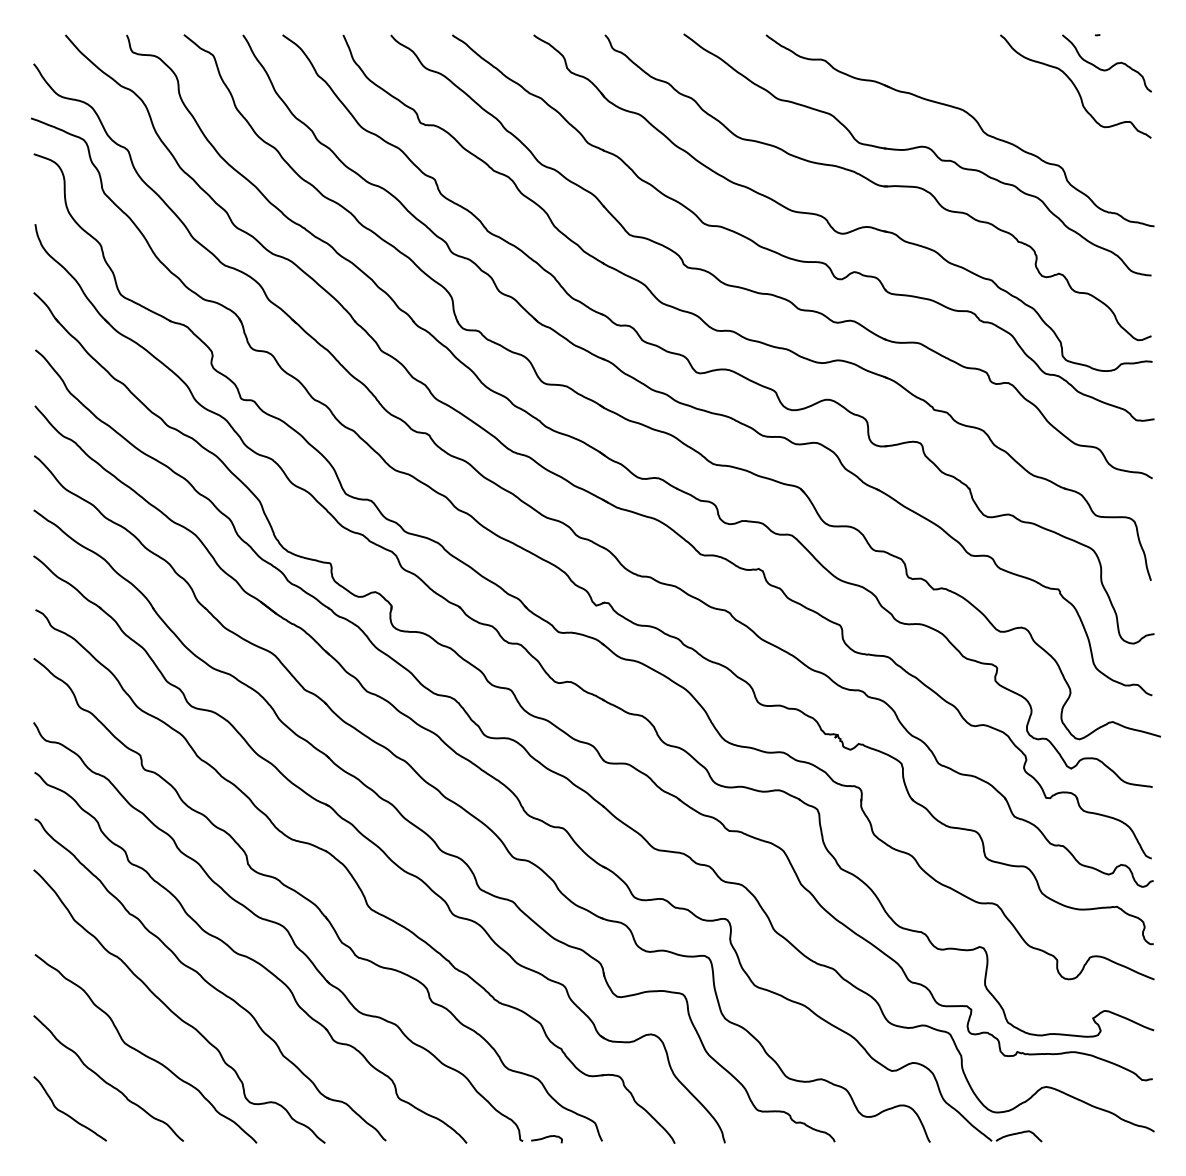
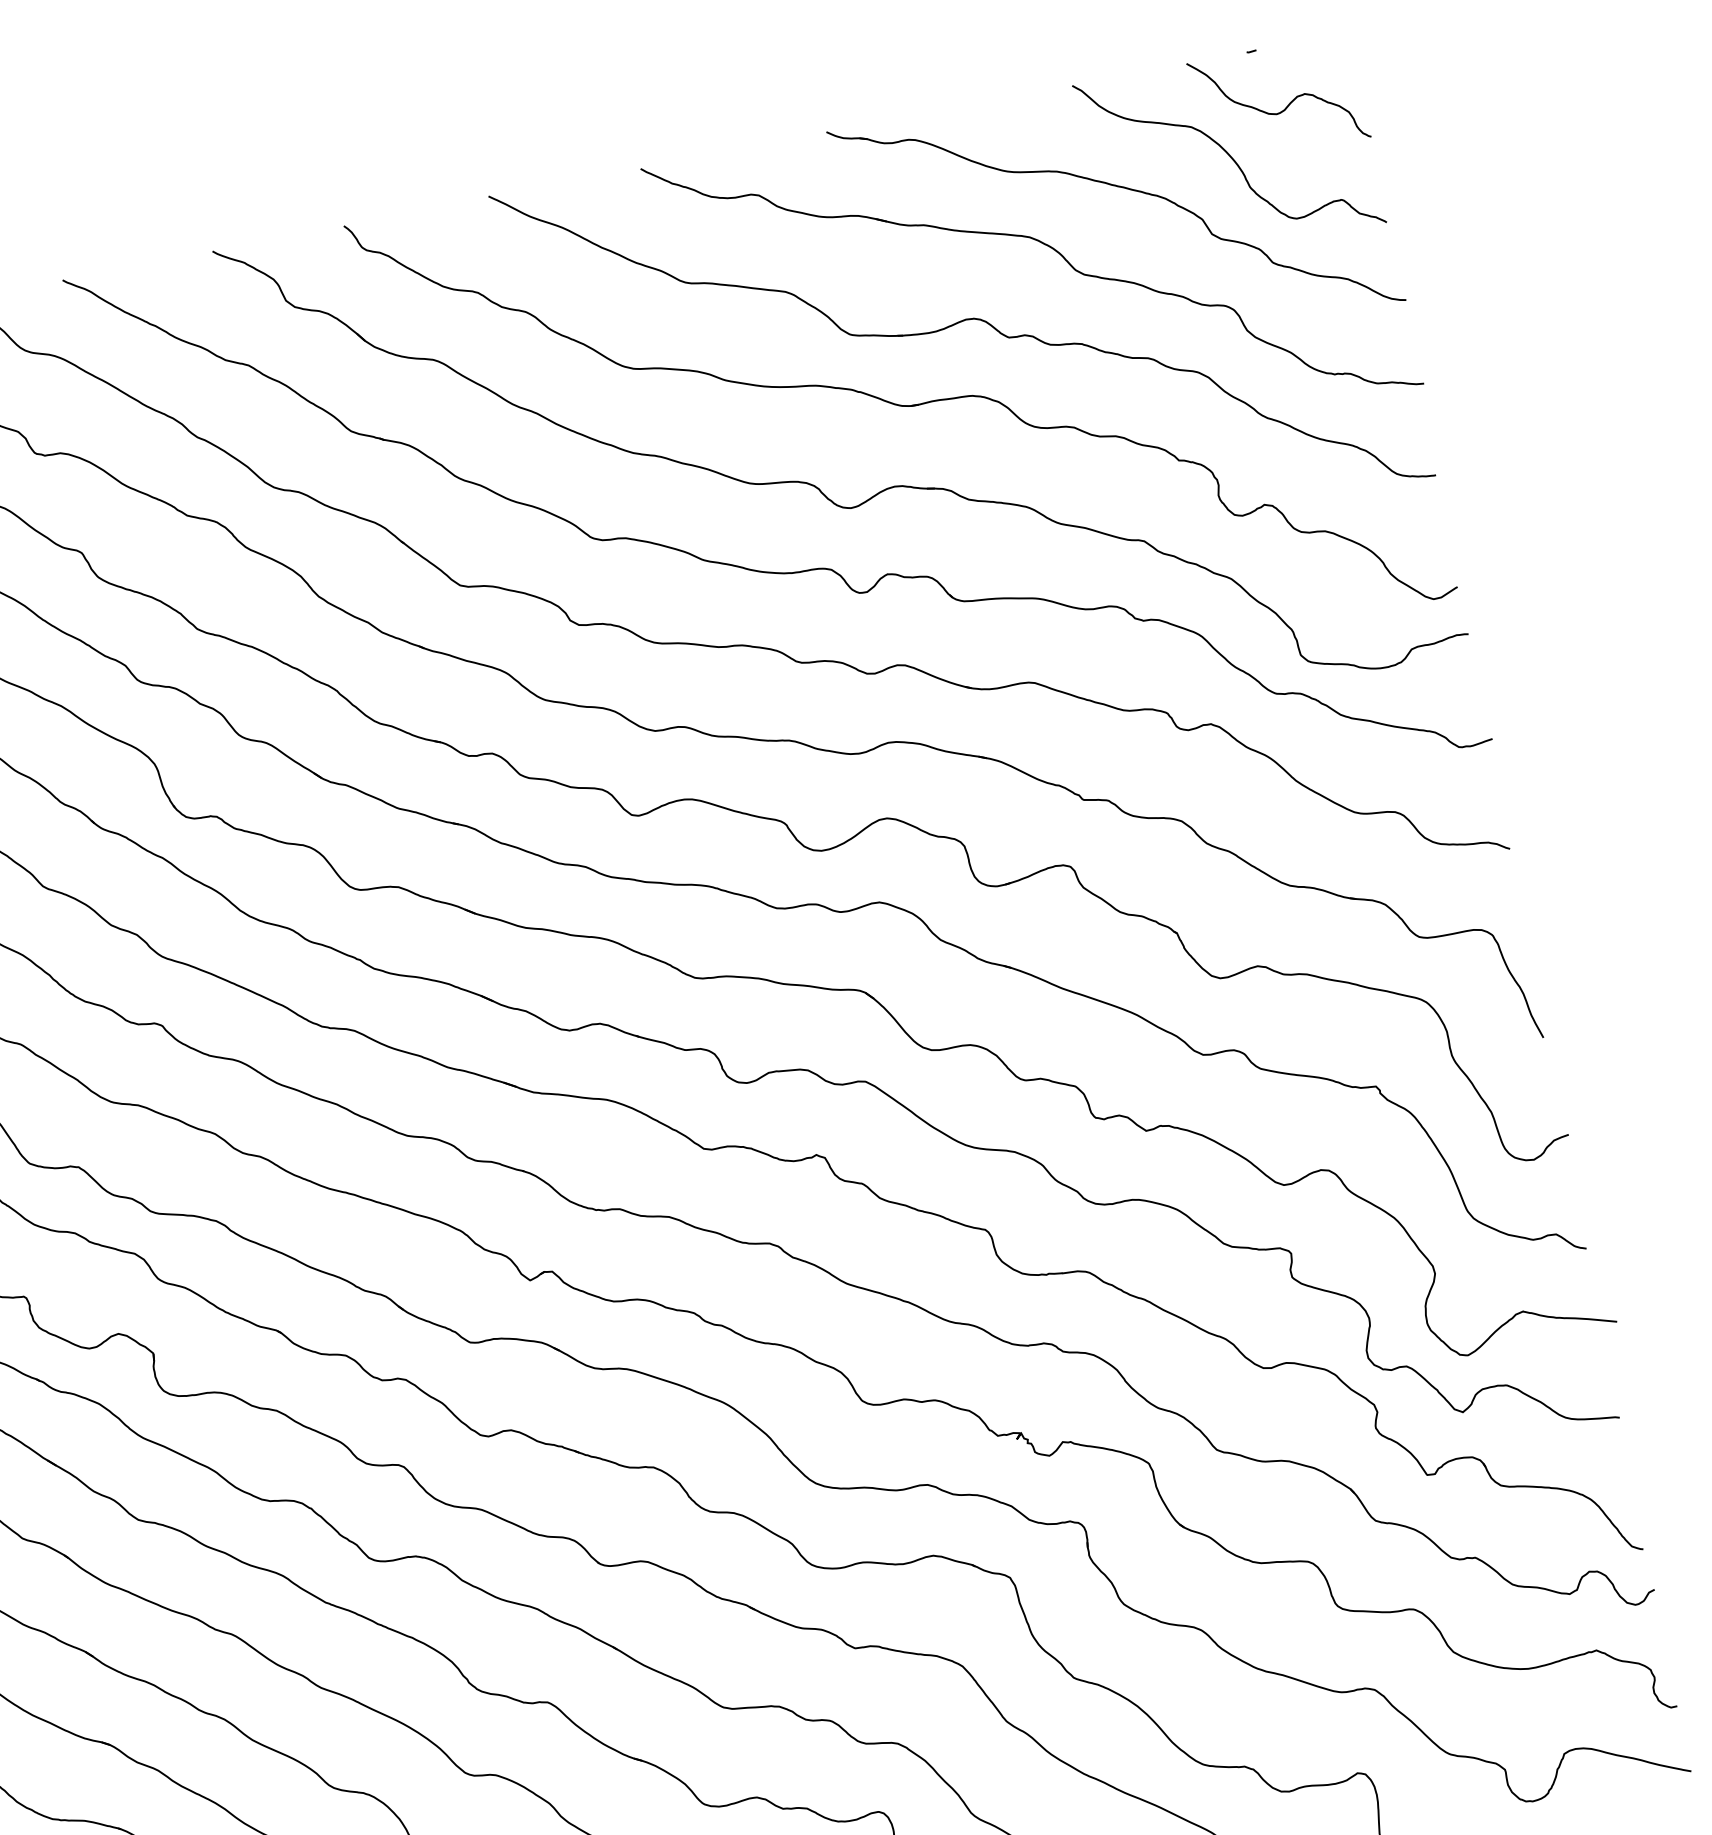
part: (1016, 94) -> (1123, 189), added

